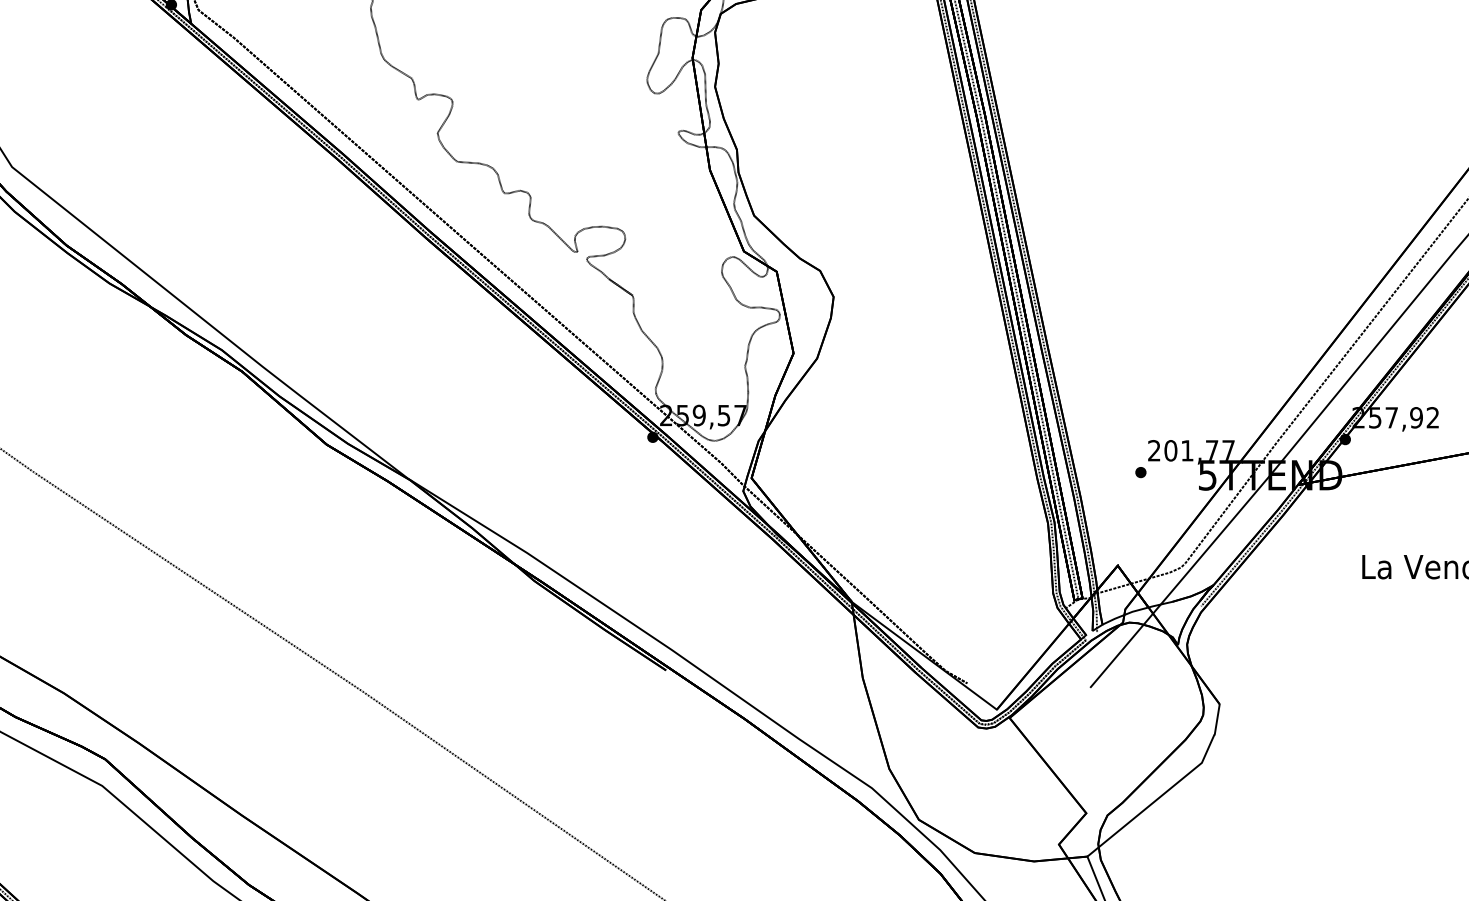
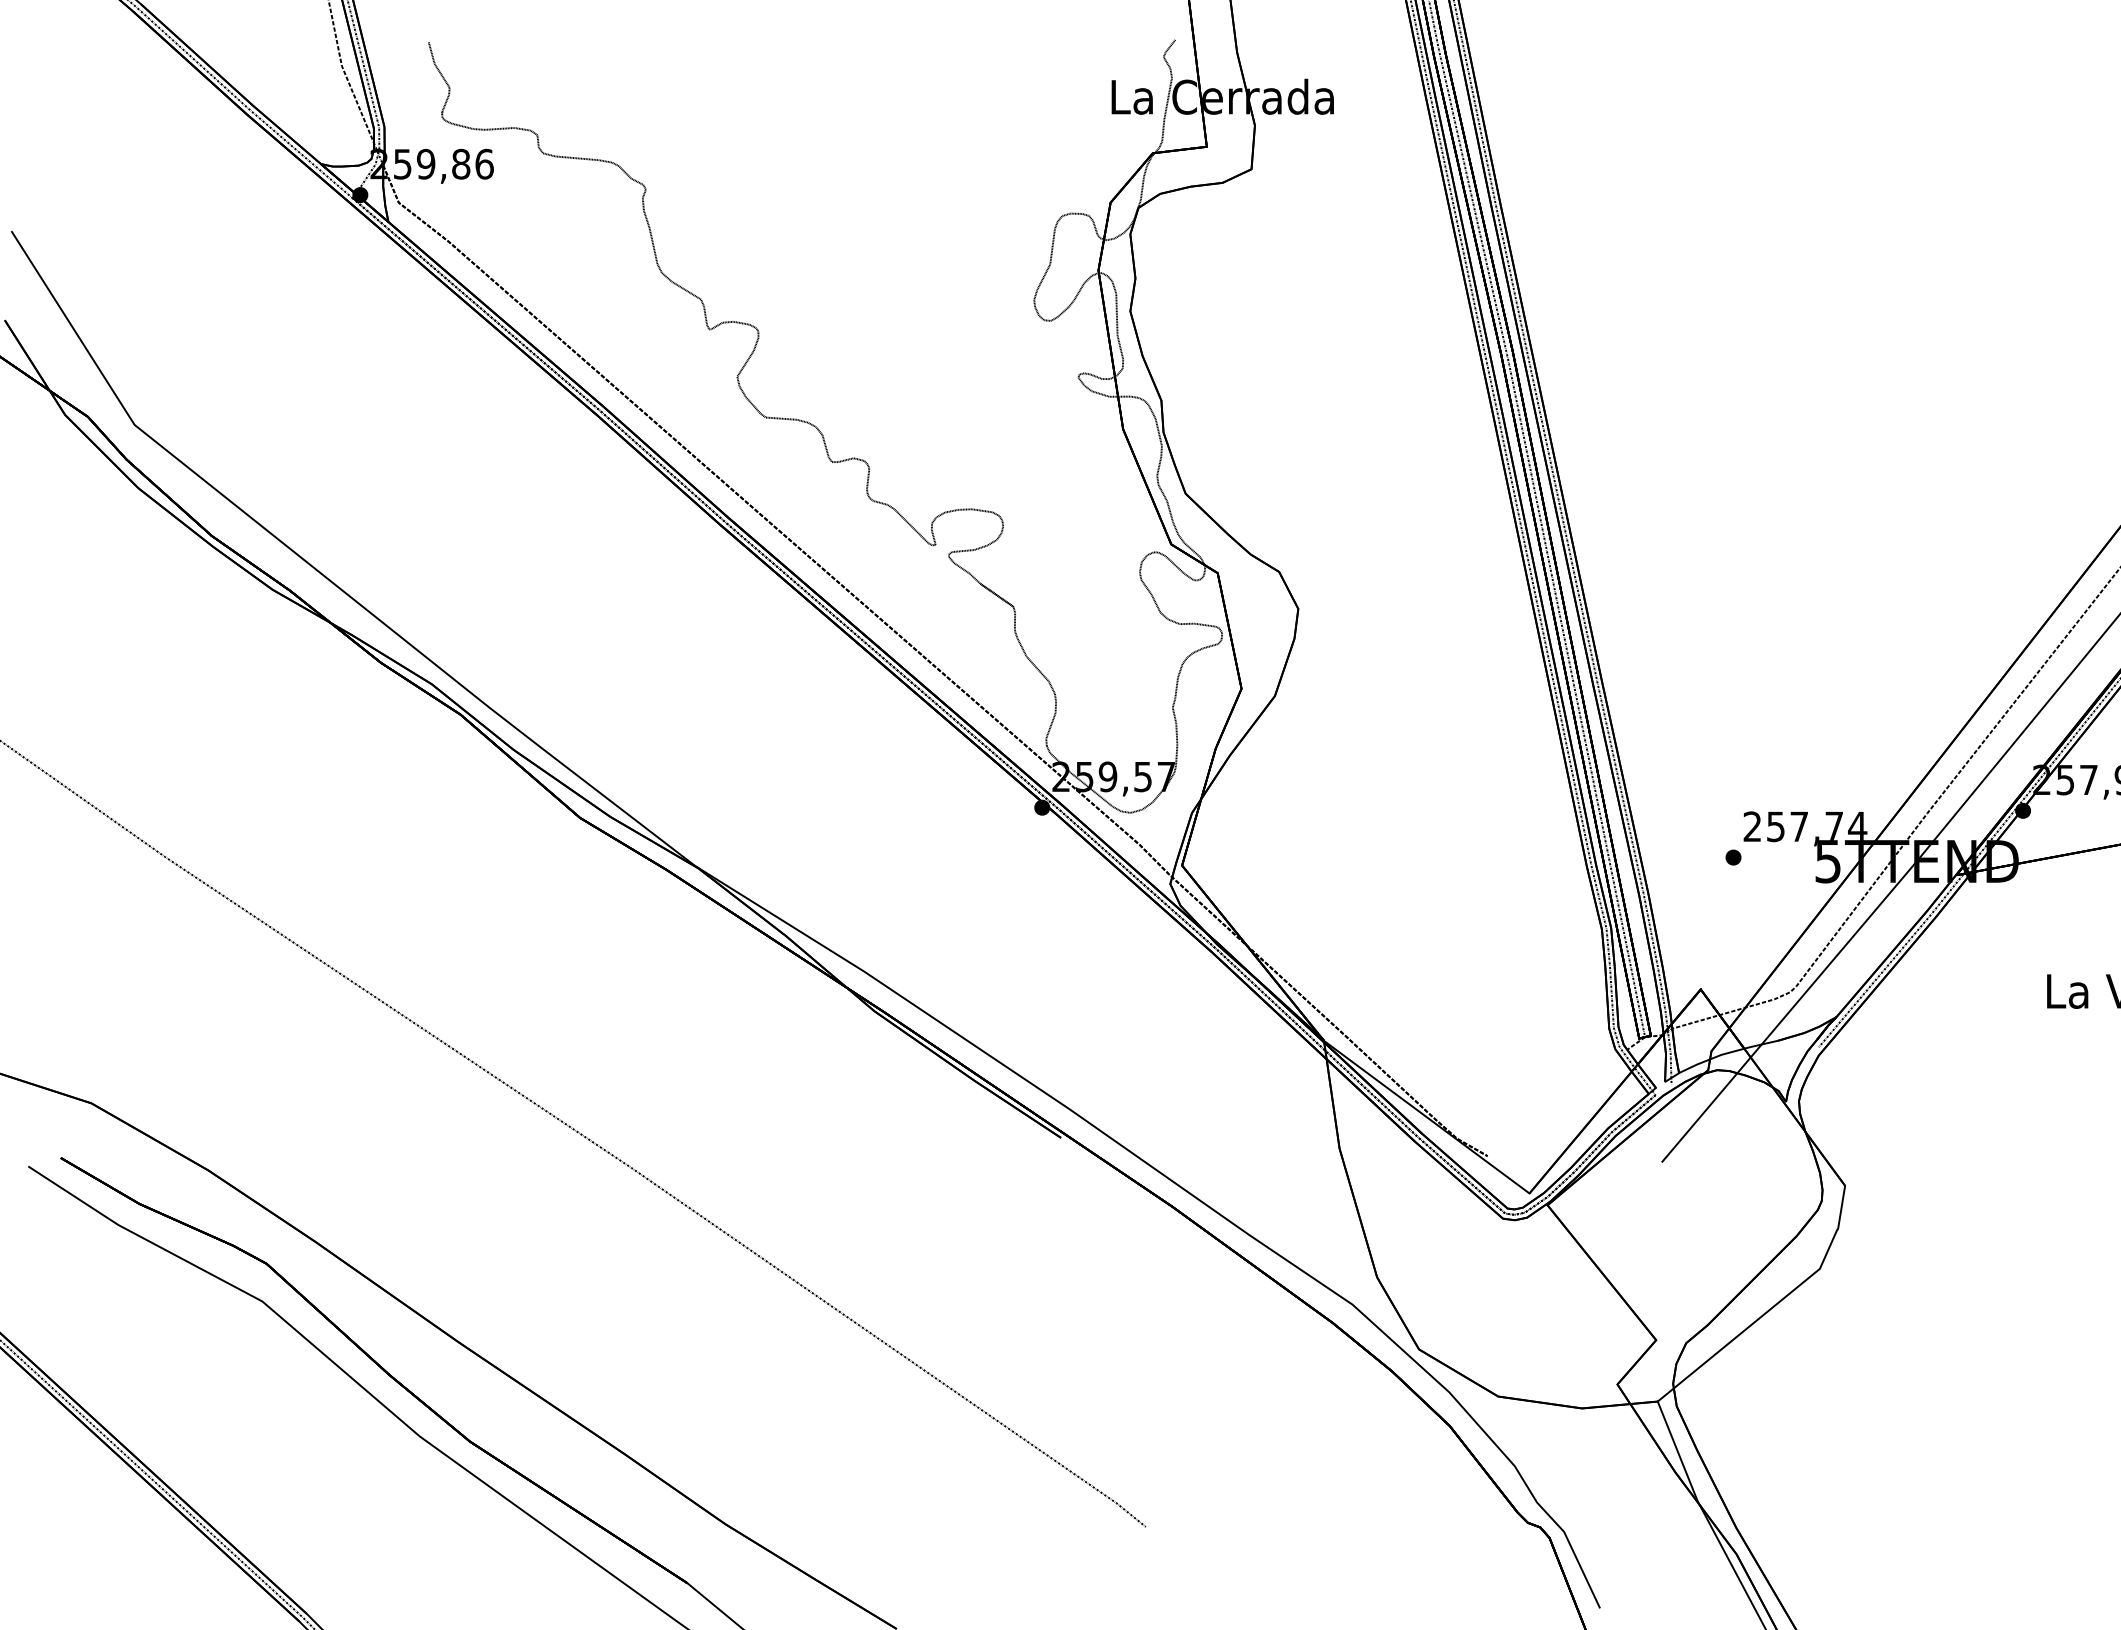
text: (1199, 450) -> (1816, 826), 201,77 -> 257,74

